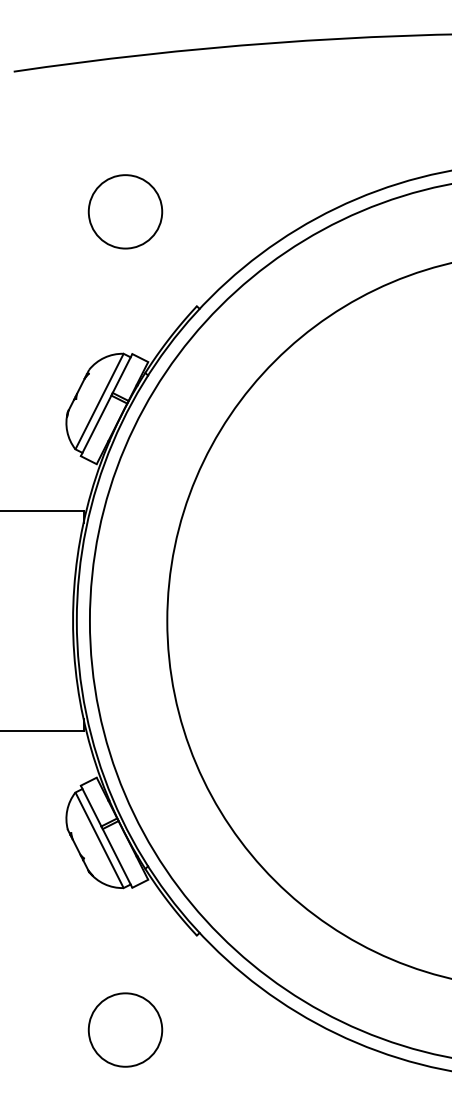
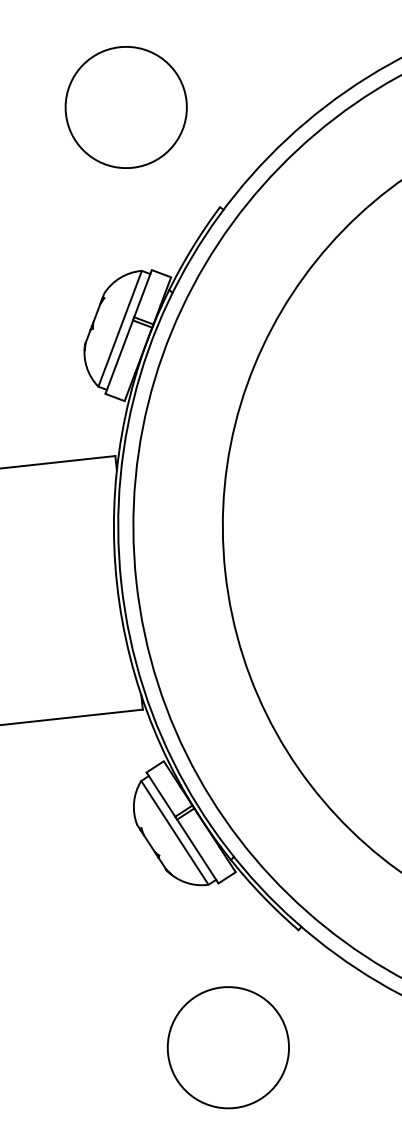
circle: (125, 211) -> (126, 107), size x1.43
circle: (125, 1029) -> (228, 1047), size x1.43

